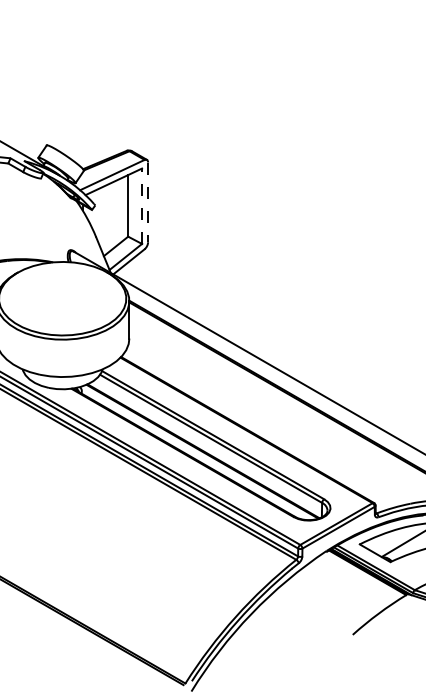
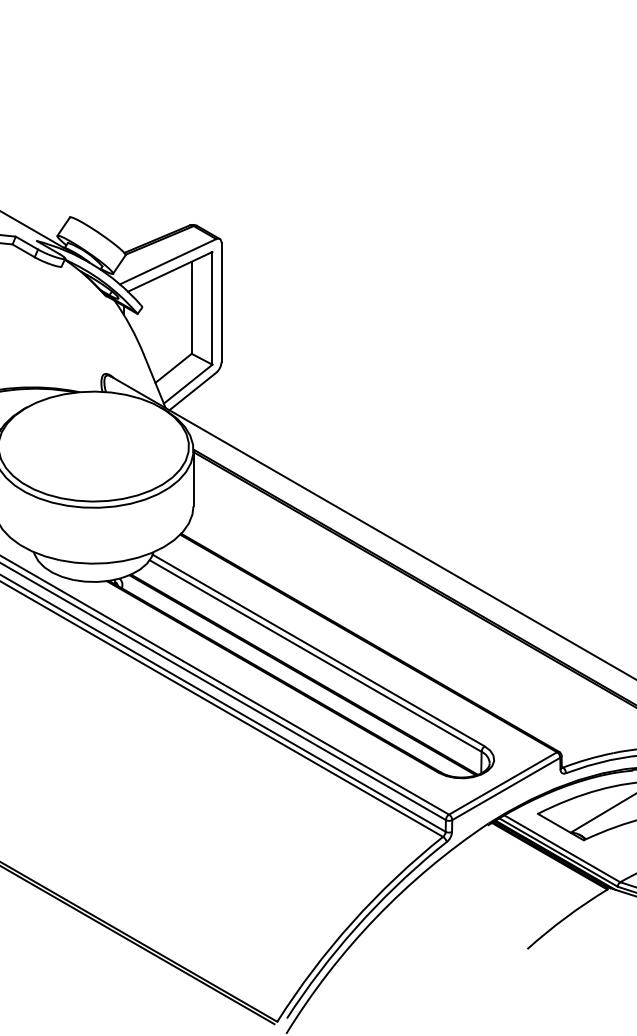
line: (148, 202) -> (222, 302), dashed -> solid
line: (142, 206) -> (213, 308), dashed -> solid

